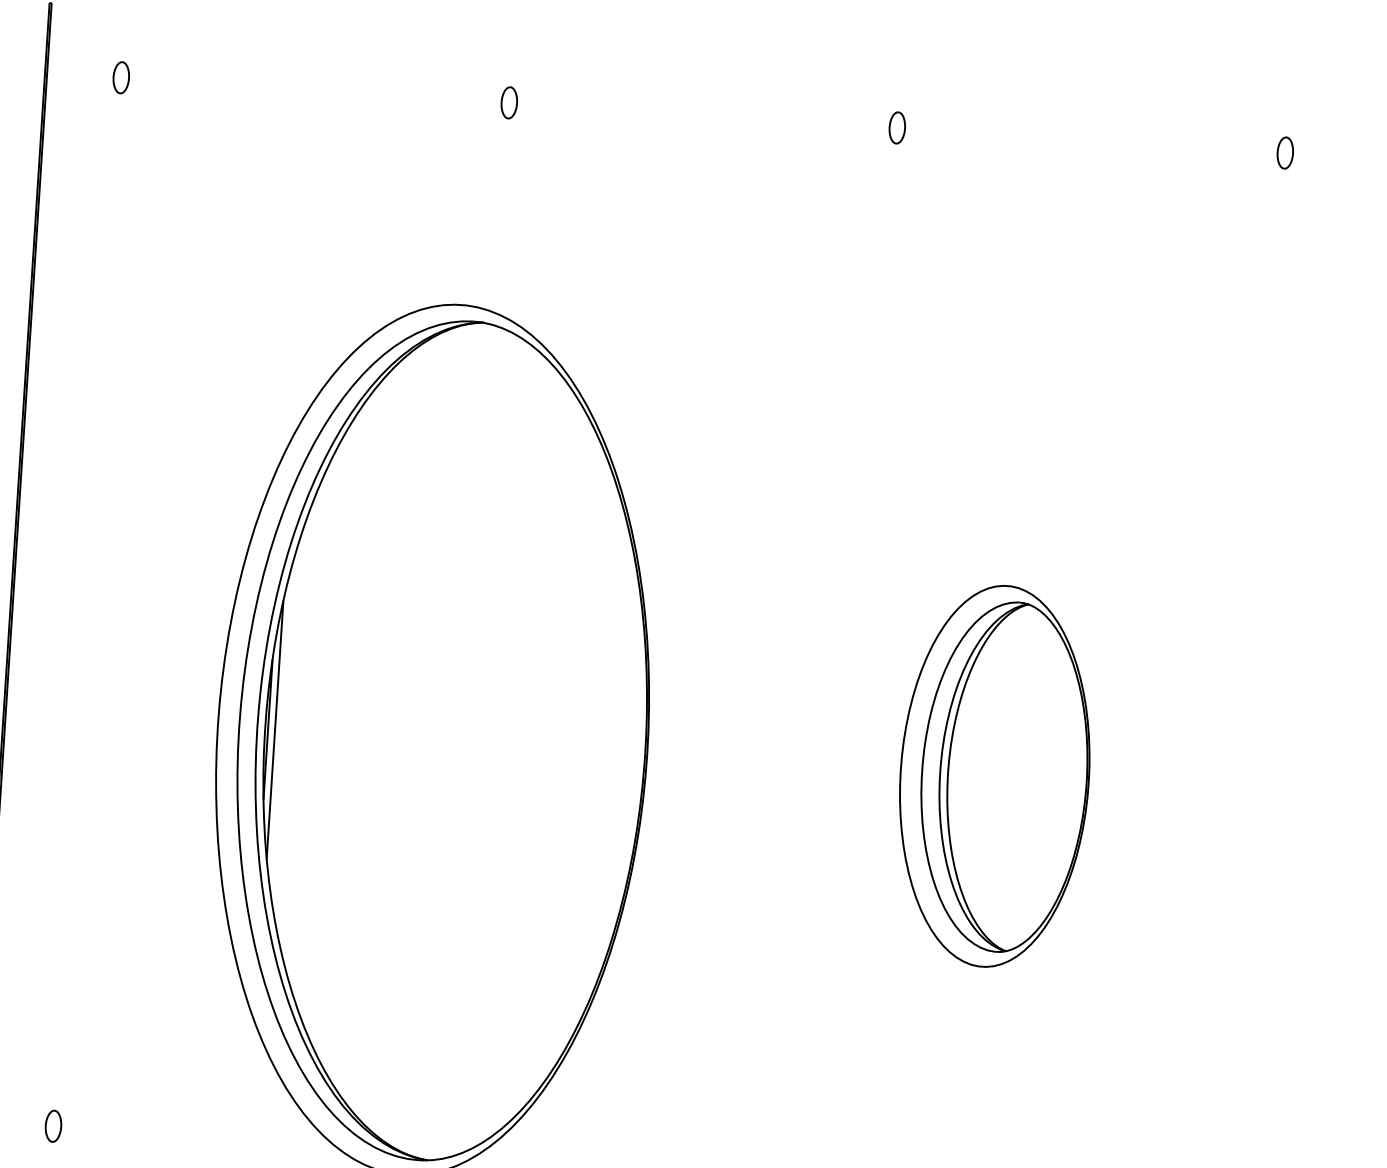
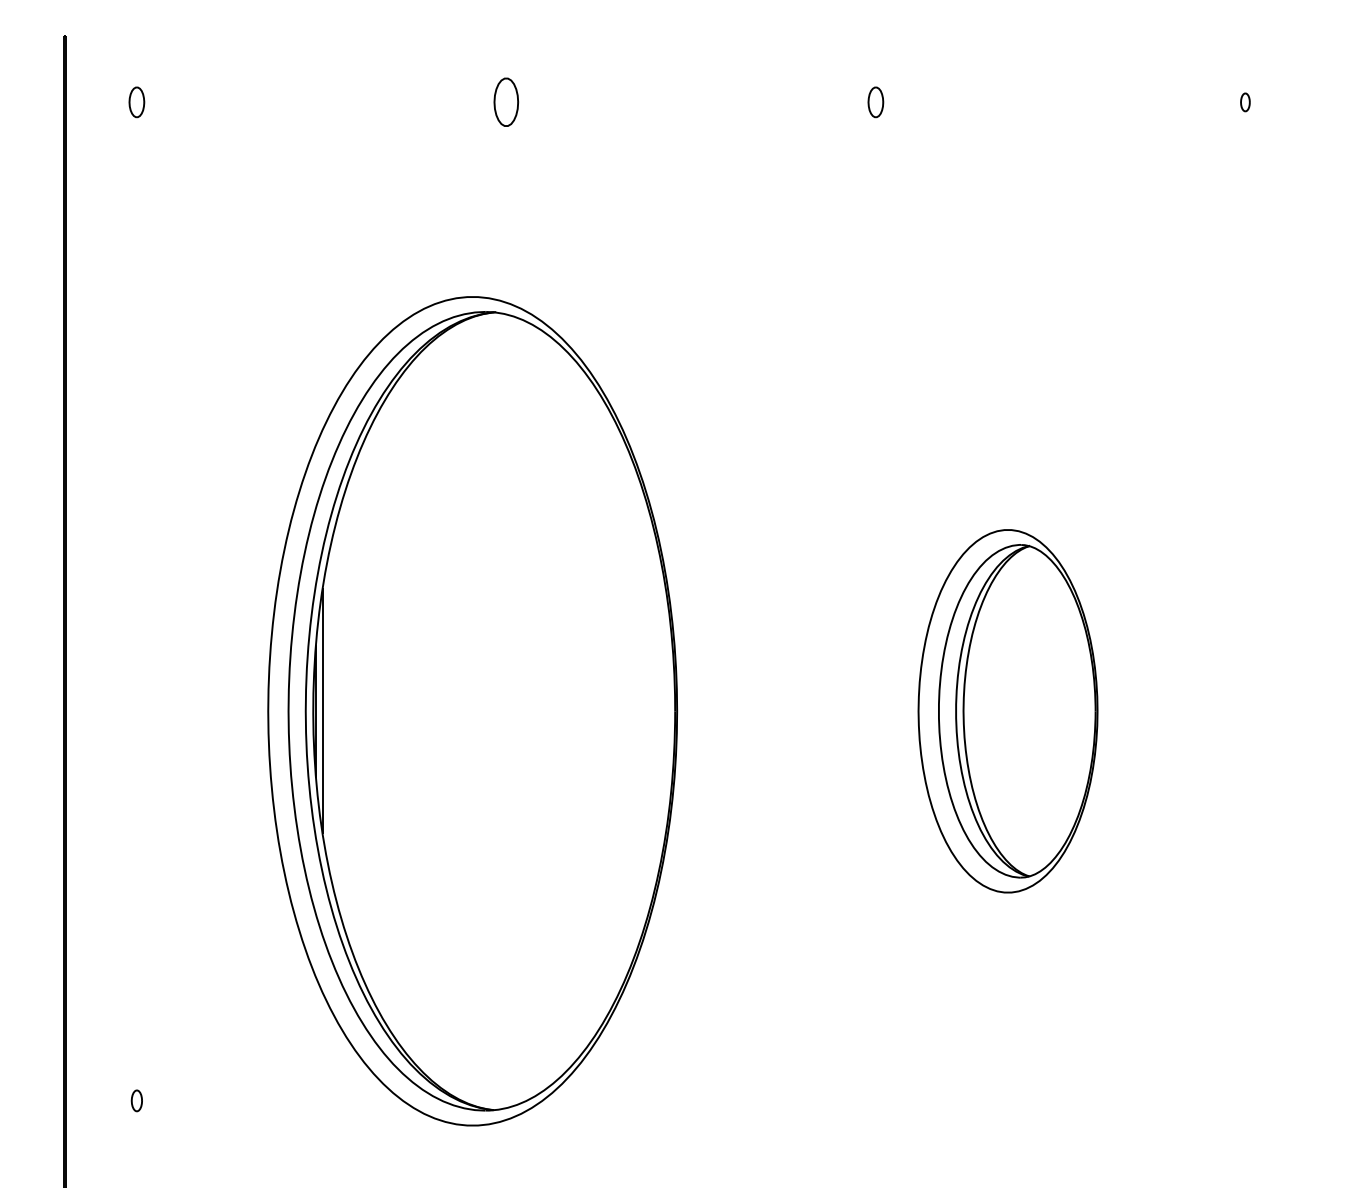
part: (509, 103) -> (506, 102), size x1.6
part: (1285, 153) -> (1245, 102), size x0.6
part: (53, 1125) -> (136, 1100), size x0.7

